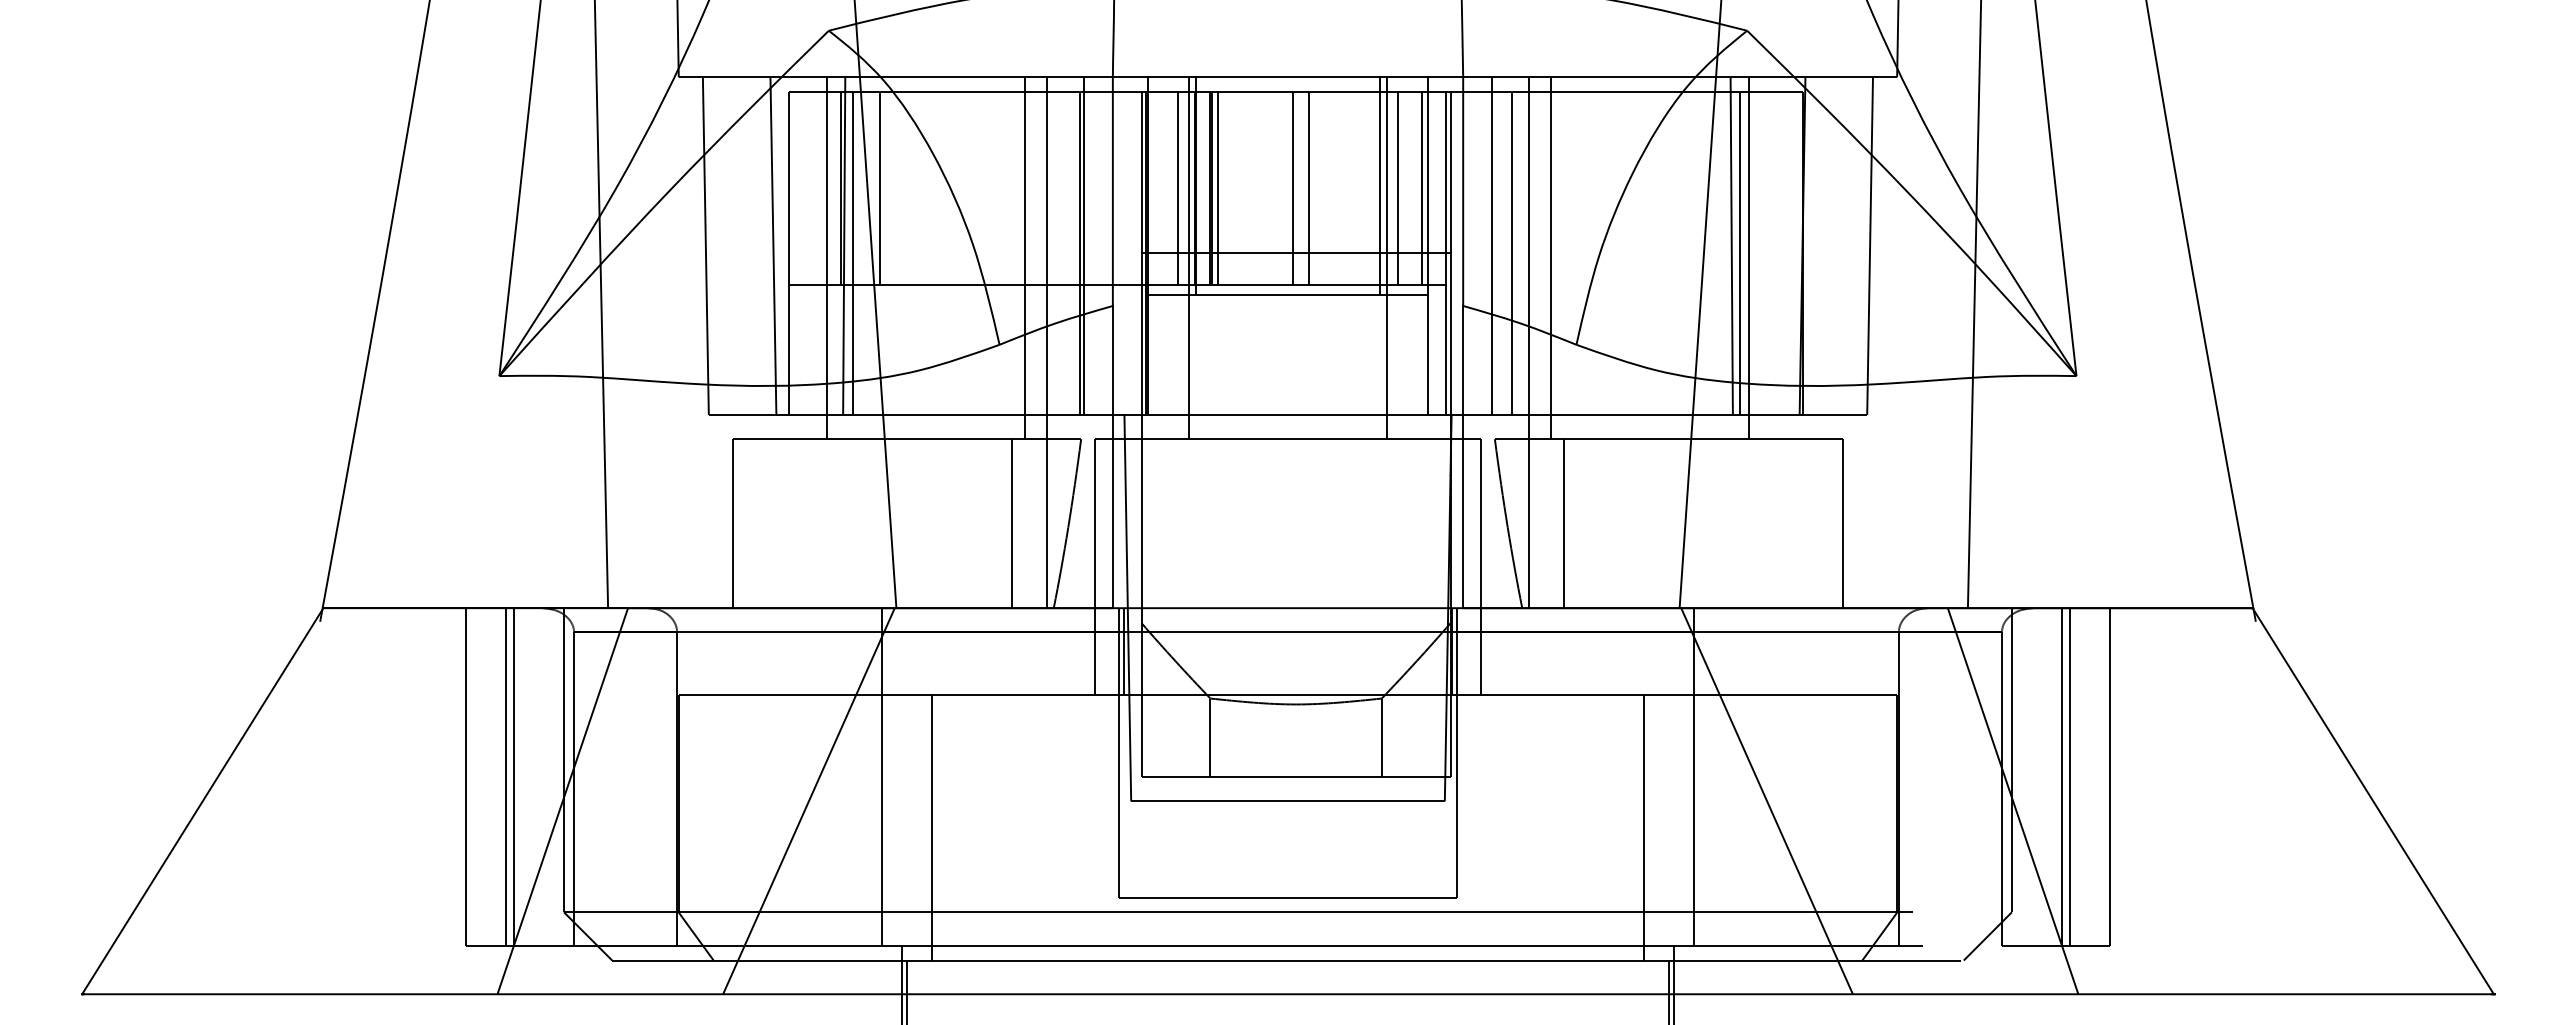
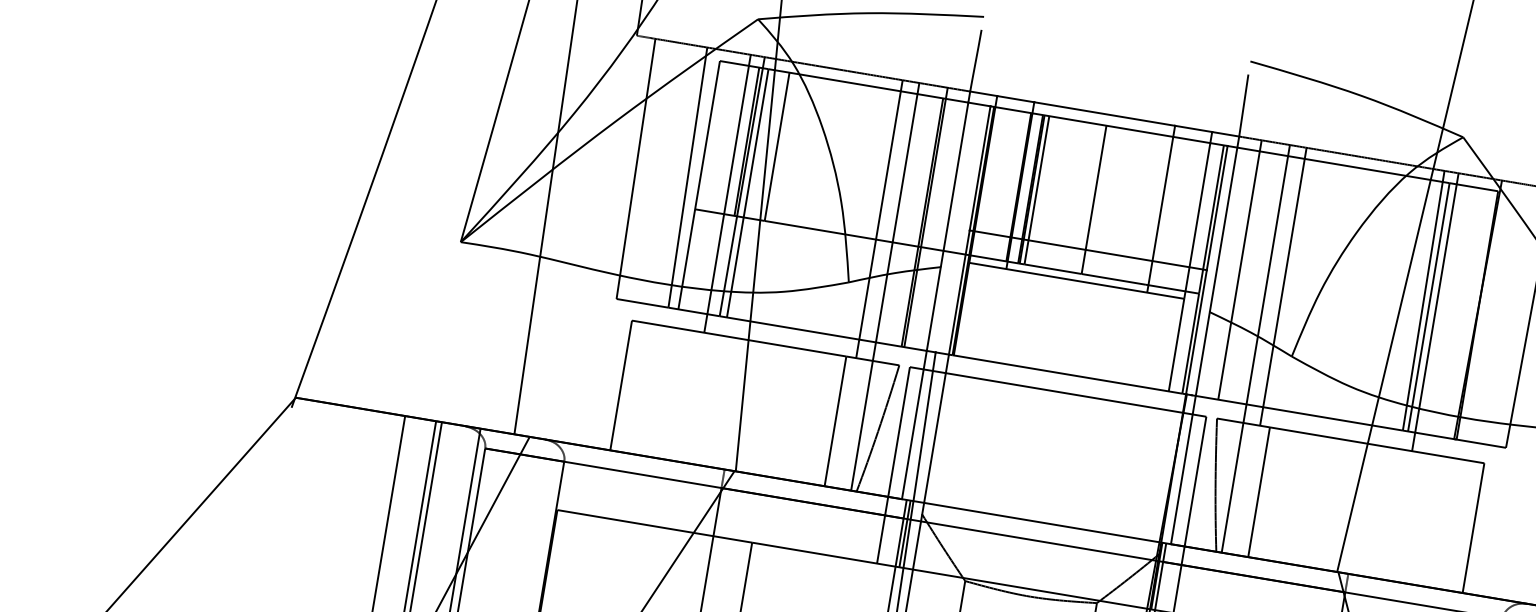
line: (1178, 187) -> (1006, 184), removed
line: (1308, 187) -> (1106, 201), removed
line: (1397, 187) -> (1174, 212), removed
line: (1421, 187) -> (1193, 215), removed
line: (1512, 253) -> (1254, 278), removed
line: (1189, 258) -> (1005, 240), removed
line: (1387, 258) -> (1157, 265), removed

